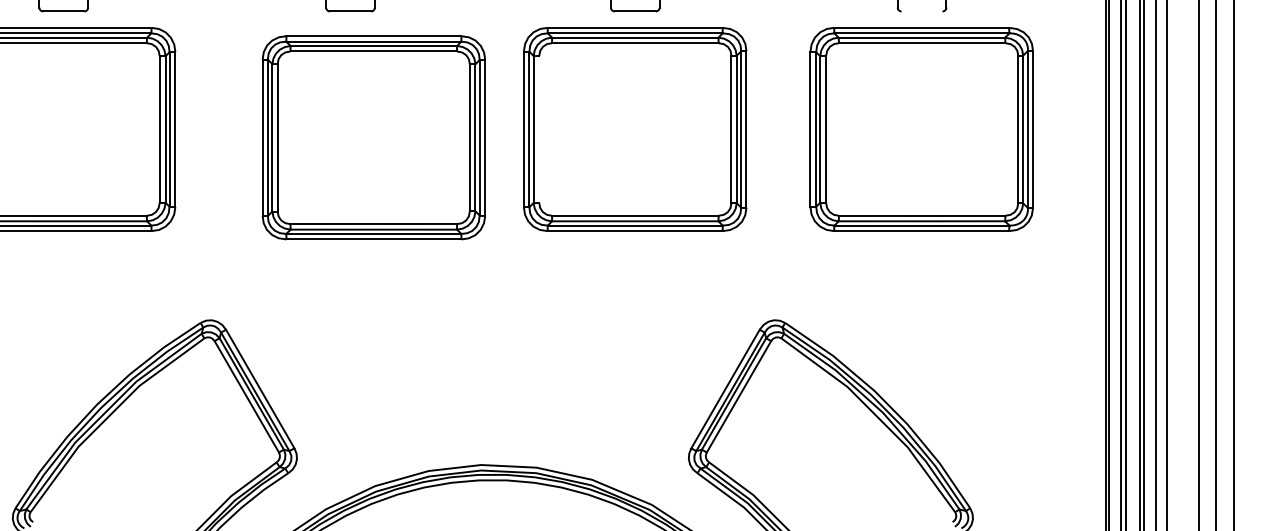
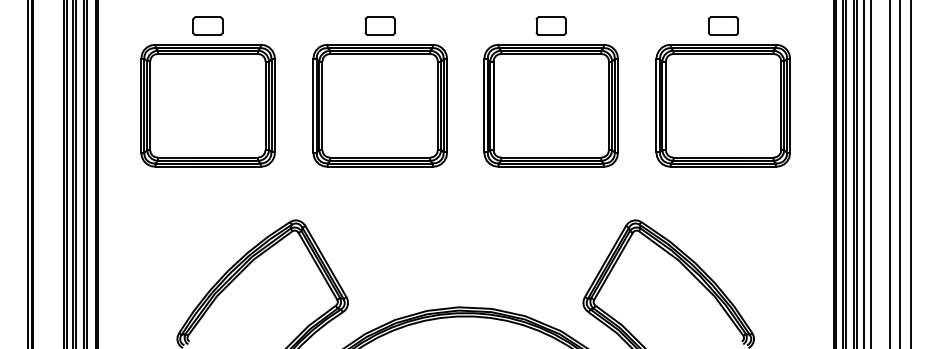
line: (922, 10) -> (723, 34), added
line: (539, 128) -> (493, 105), added
part: (372, 137) -> (379, 105), moved

